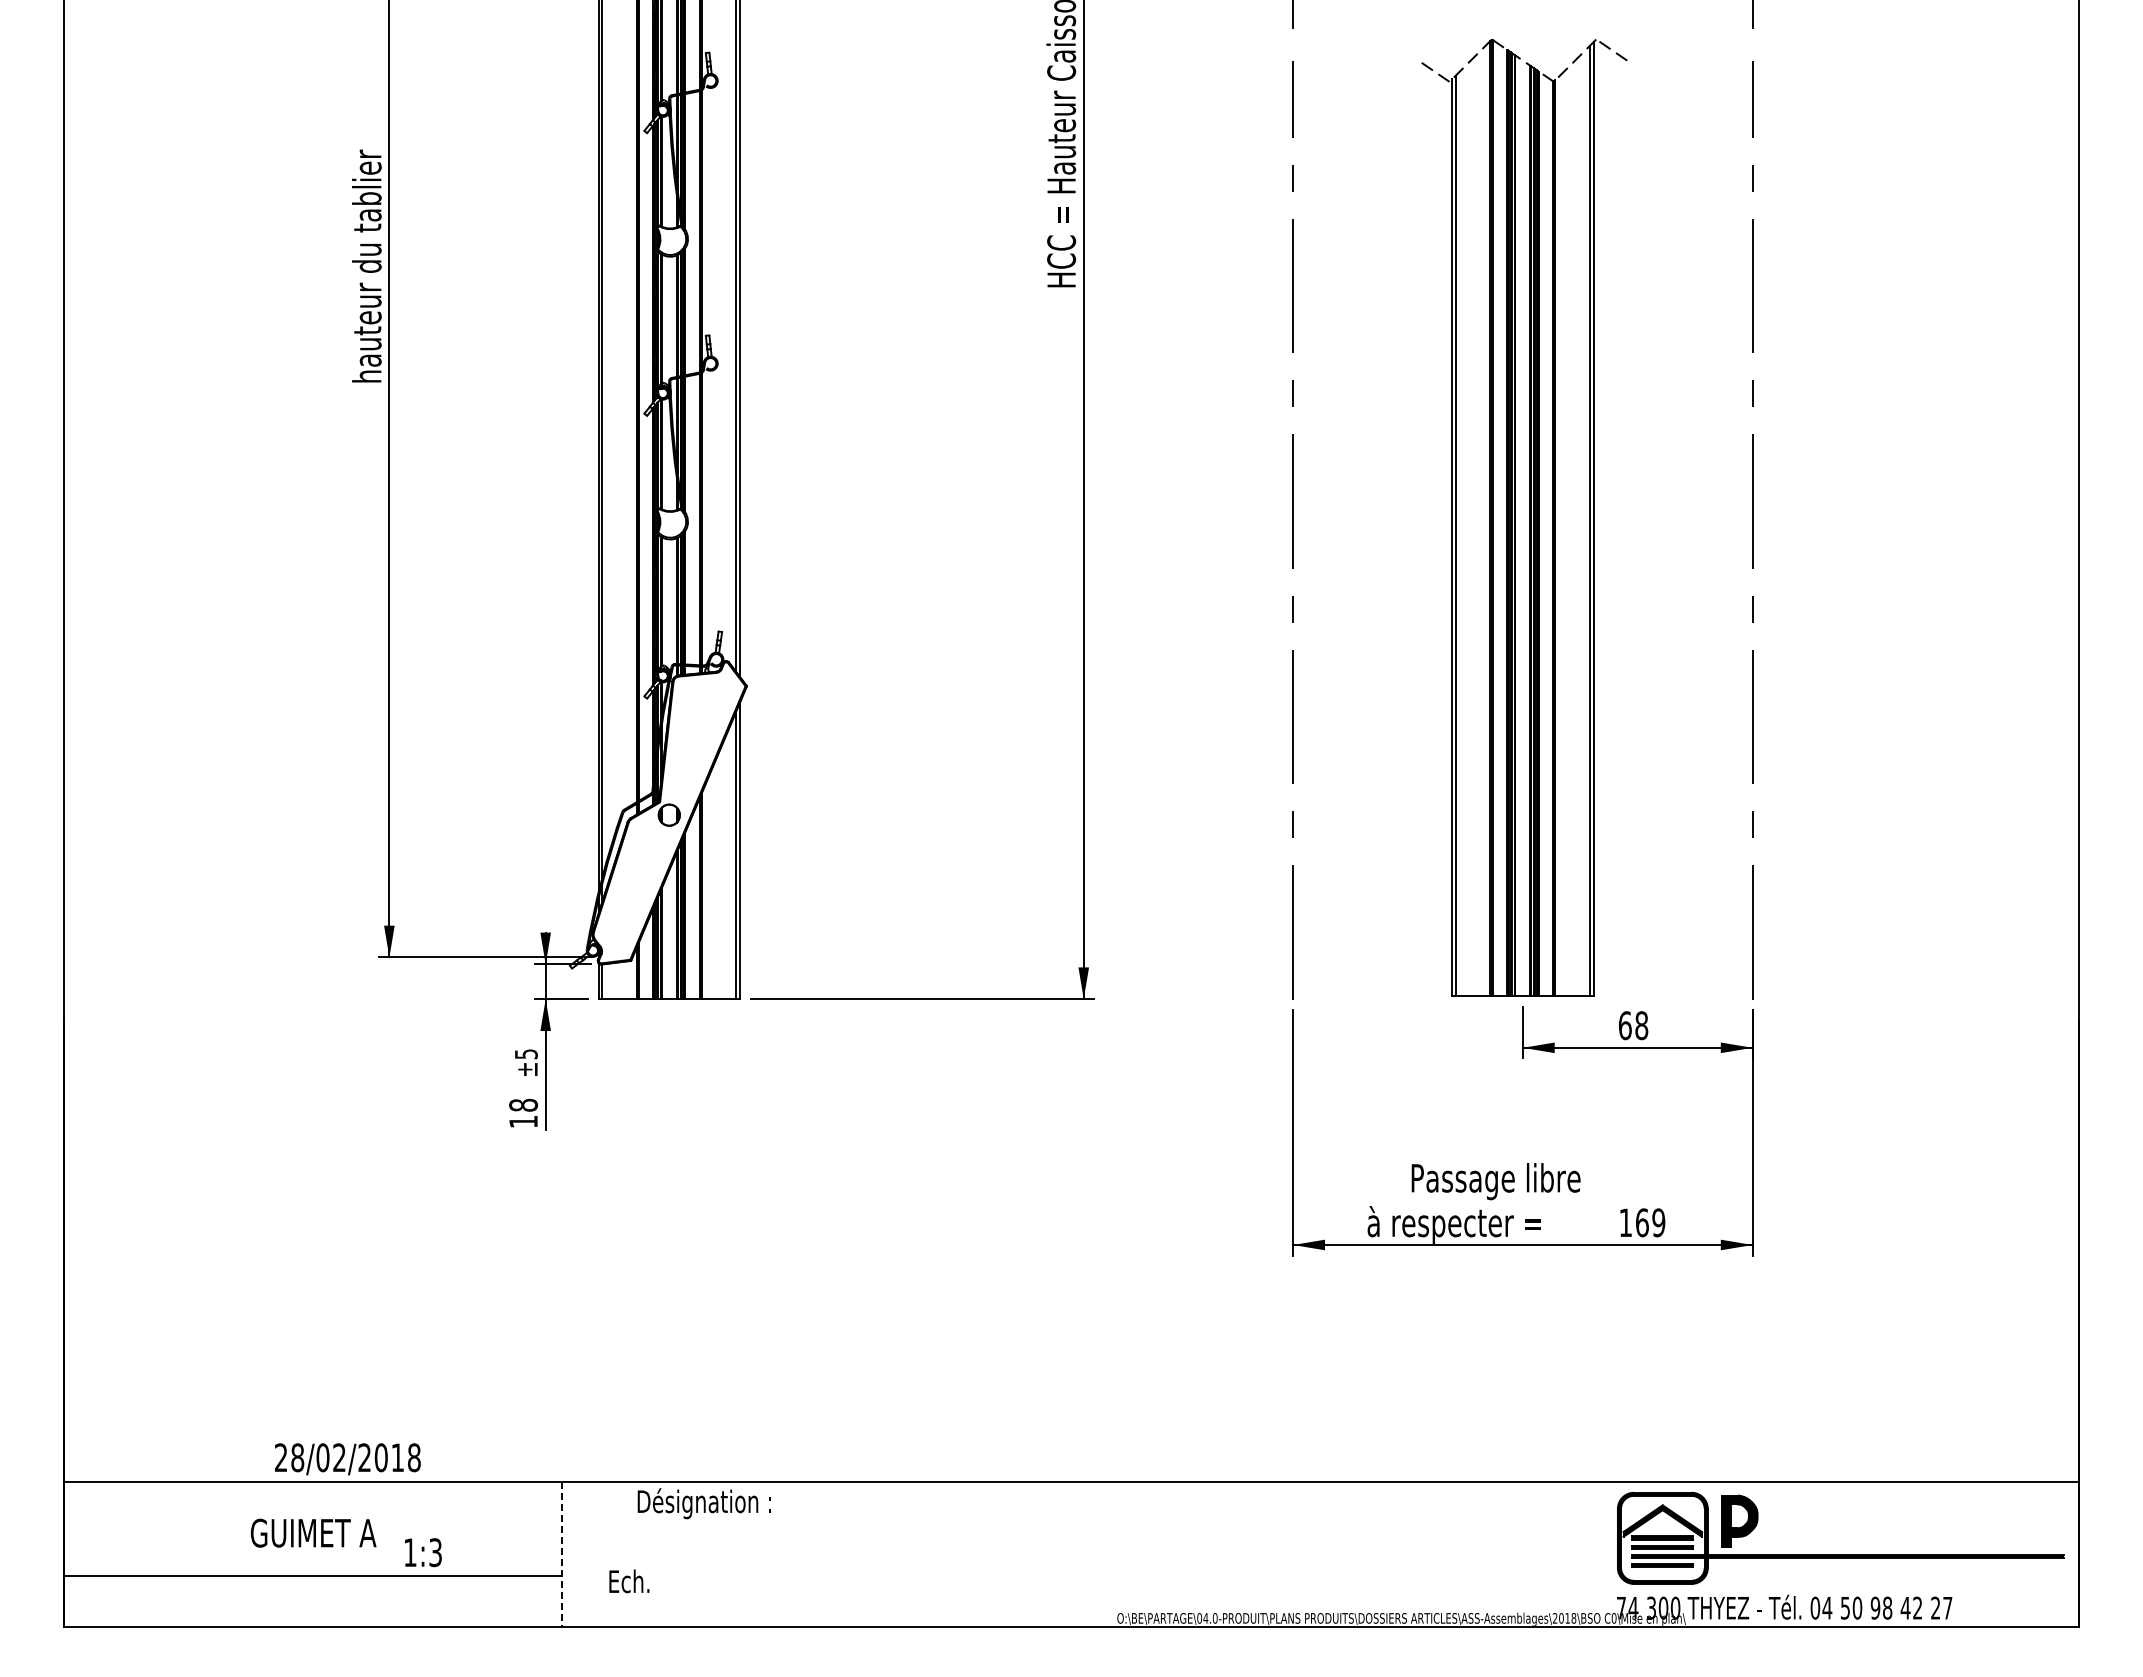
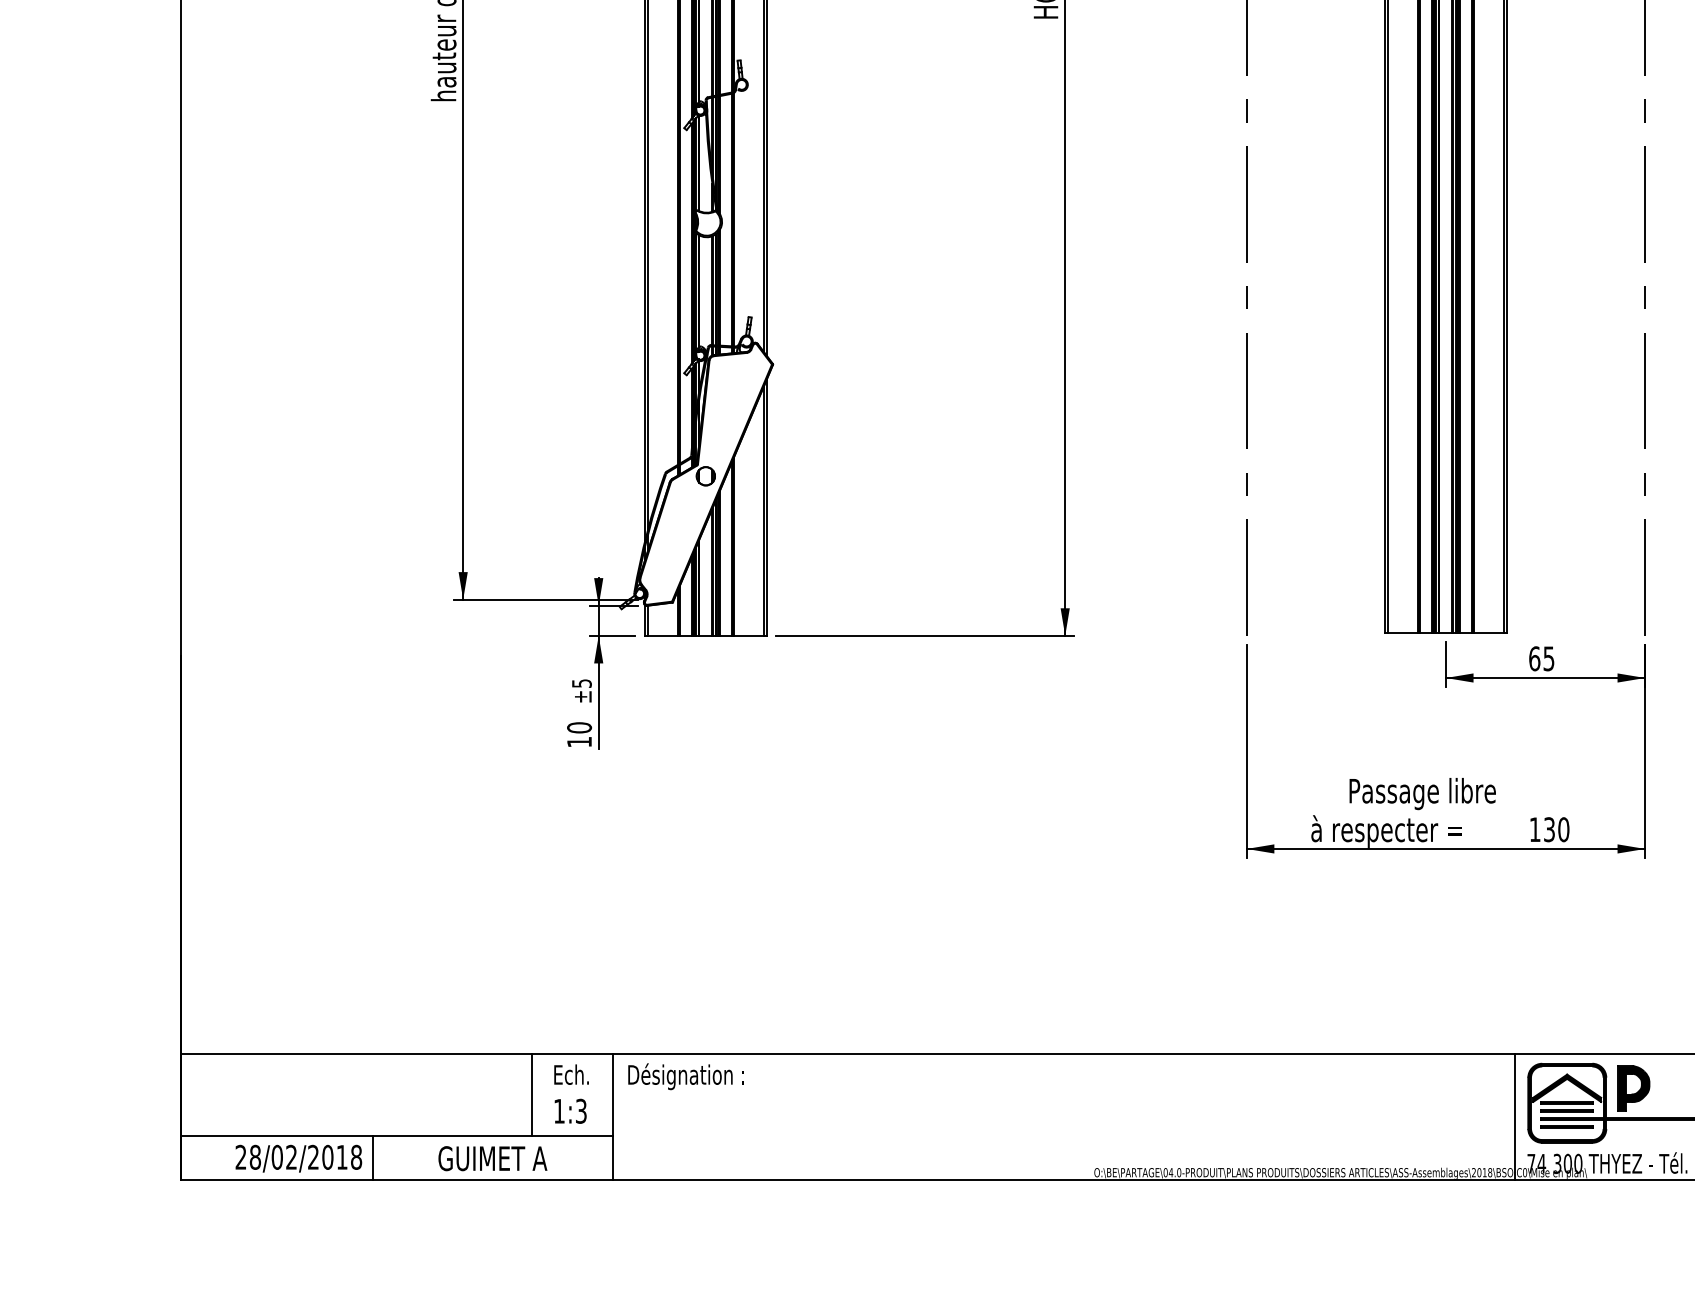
text: (1641, 1025) -> (1548, 658), 68 -> 65
text: (523, 1104) -> (579, 727), 18 -> 10
text: (1650, 1222) -> (1556, 829), 169 -> 130
text: (347, 1459) -> (298, 1158), moved
text: (703, 1503) -> (685, 1076), moved
line: (468, 1528) -> (531, 1094), added
text: (313, 1532) -> (492, 1158), moved
text: (423, 1552) -> (570, 1111), moved
line: (1603, 1553) -> (1515, 1116), added
line: (562, 1554) -> (613, 1117), dashed -> solid
text: (629, 1581) -> (571, 1074), moved
line: (285, 1601) -> (373, 1158), added

